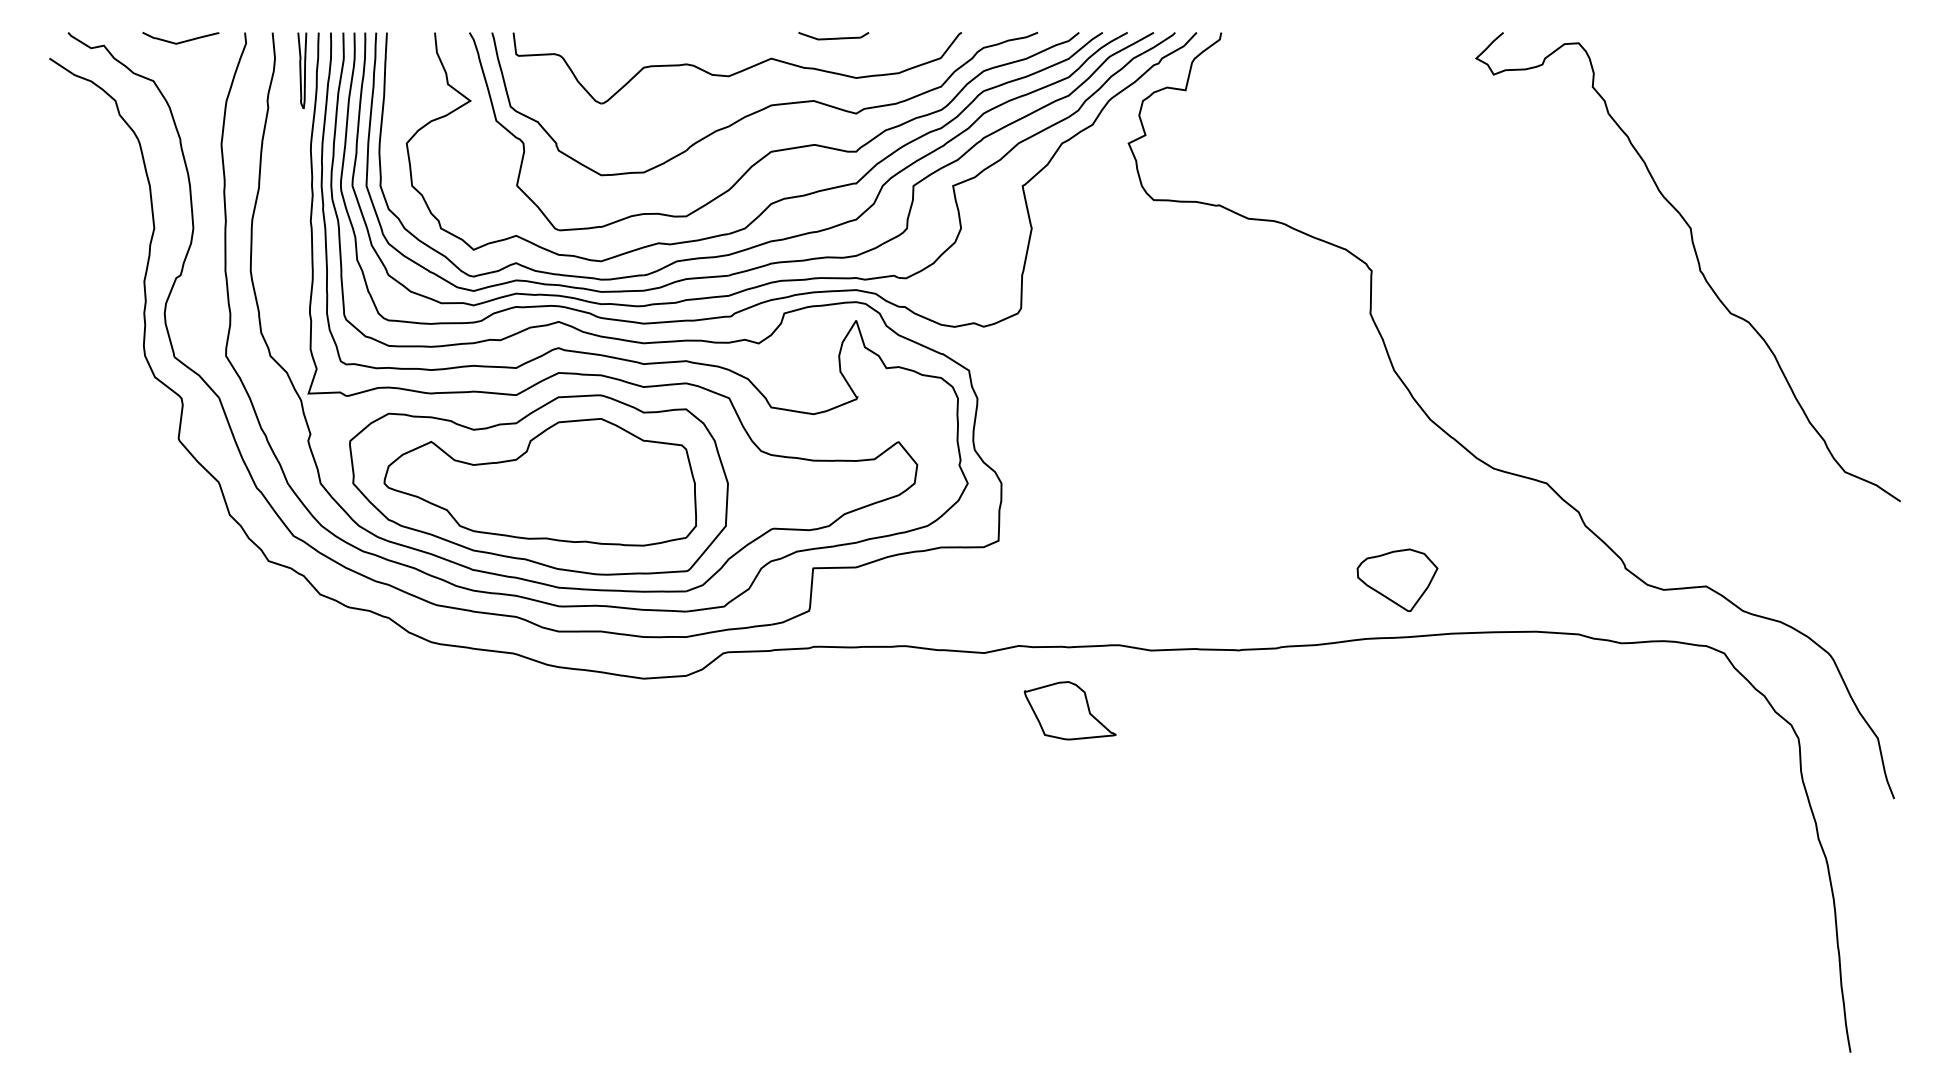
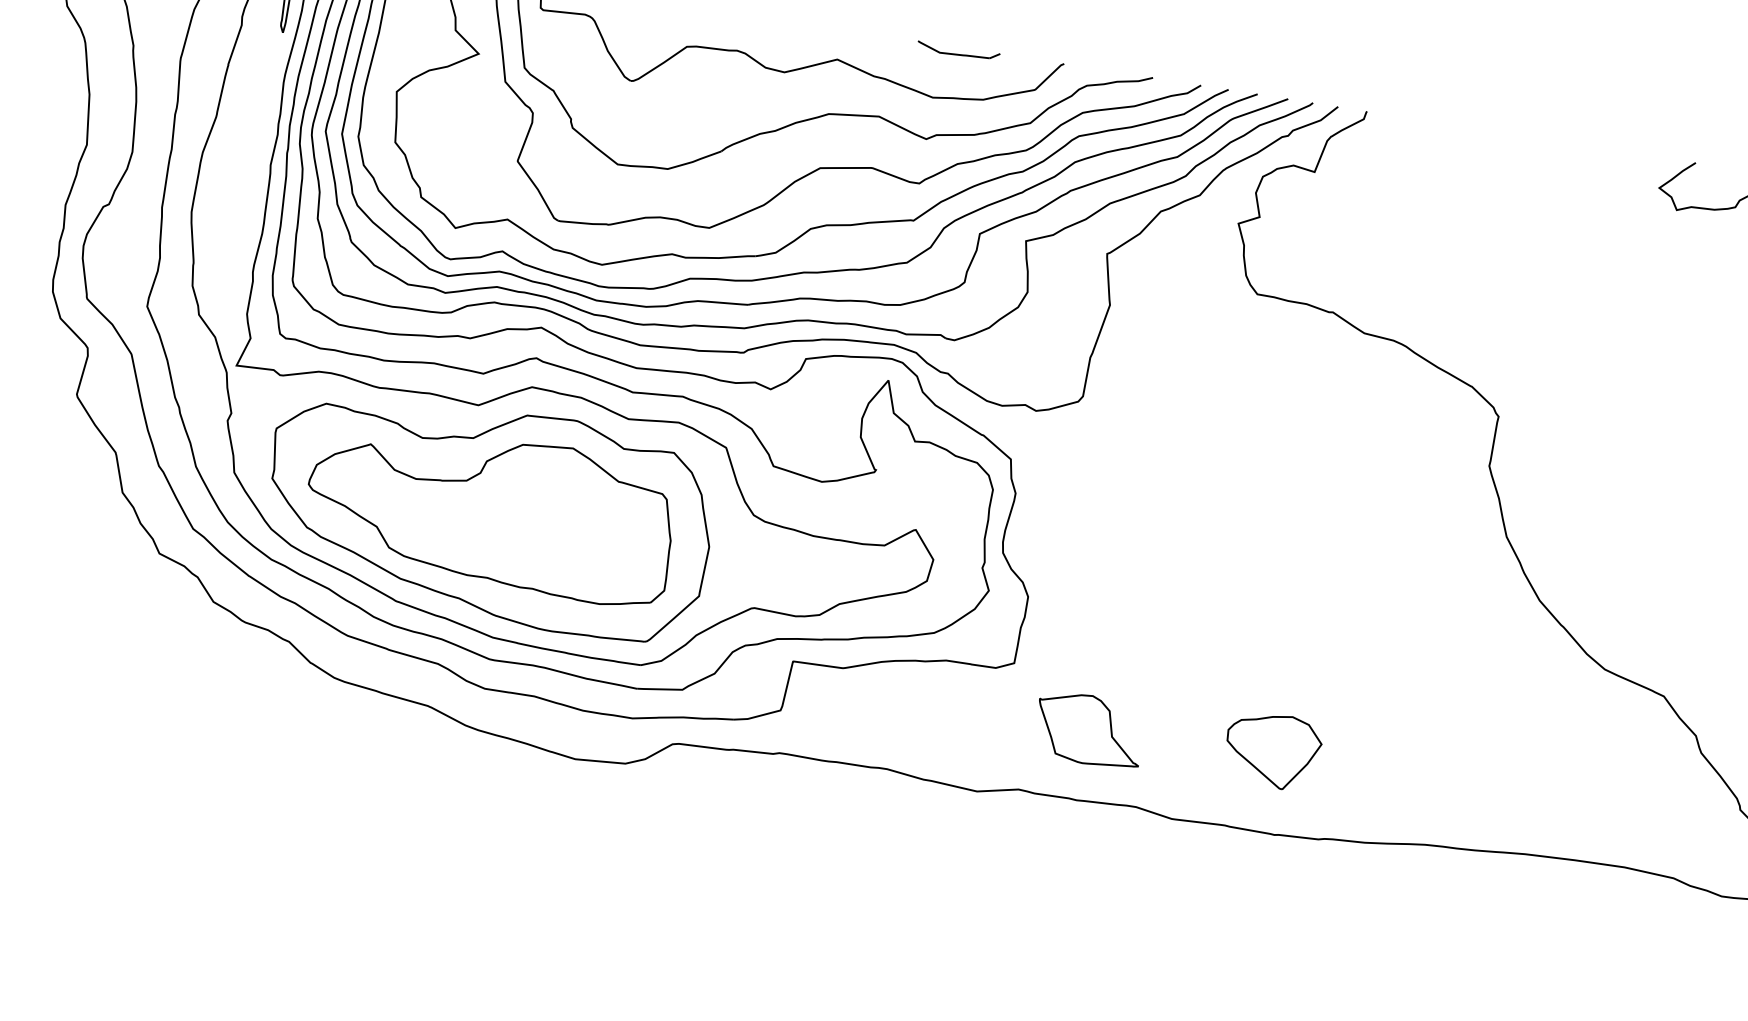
part: (833, 36) -> (958, 52), moved
part: (1397, 580) -> (1272, 751), moved
part: (1069, 710) -> (1088, 729), moved

